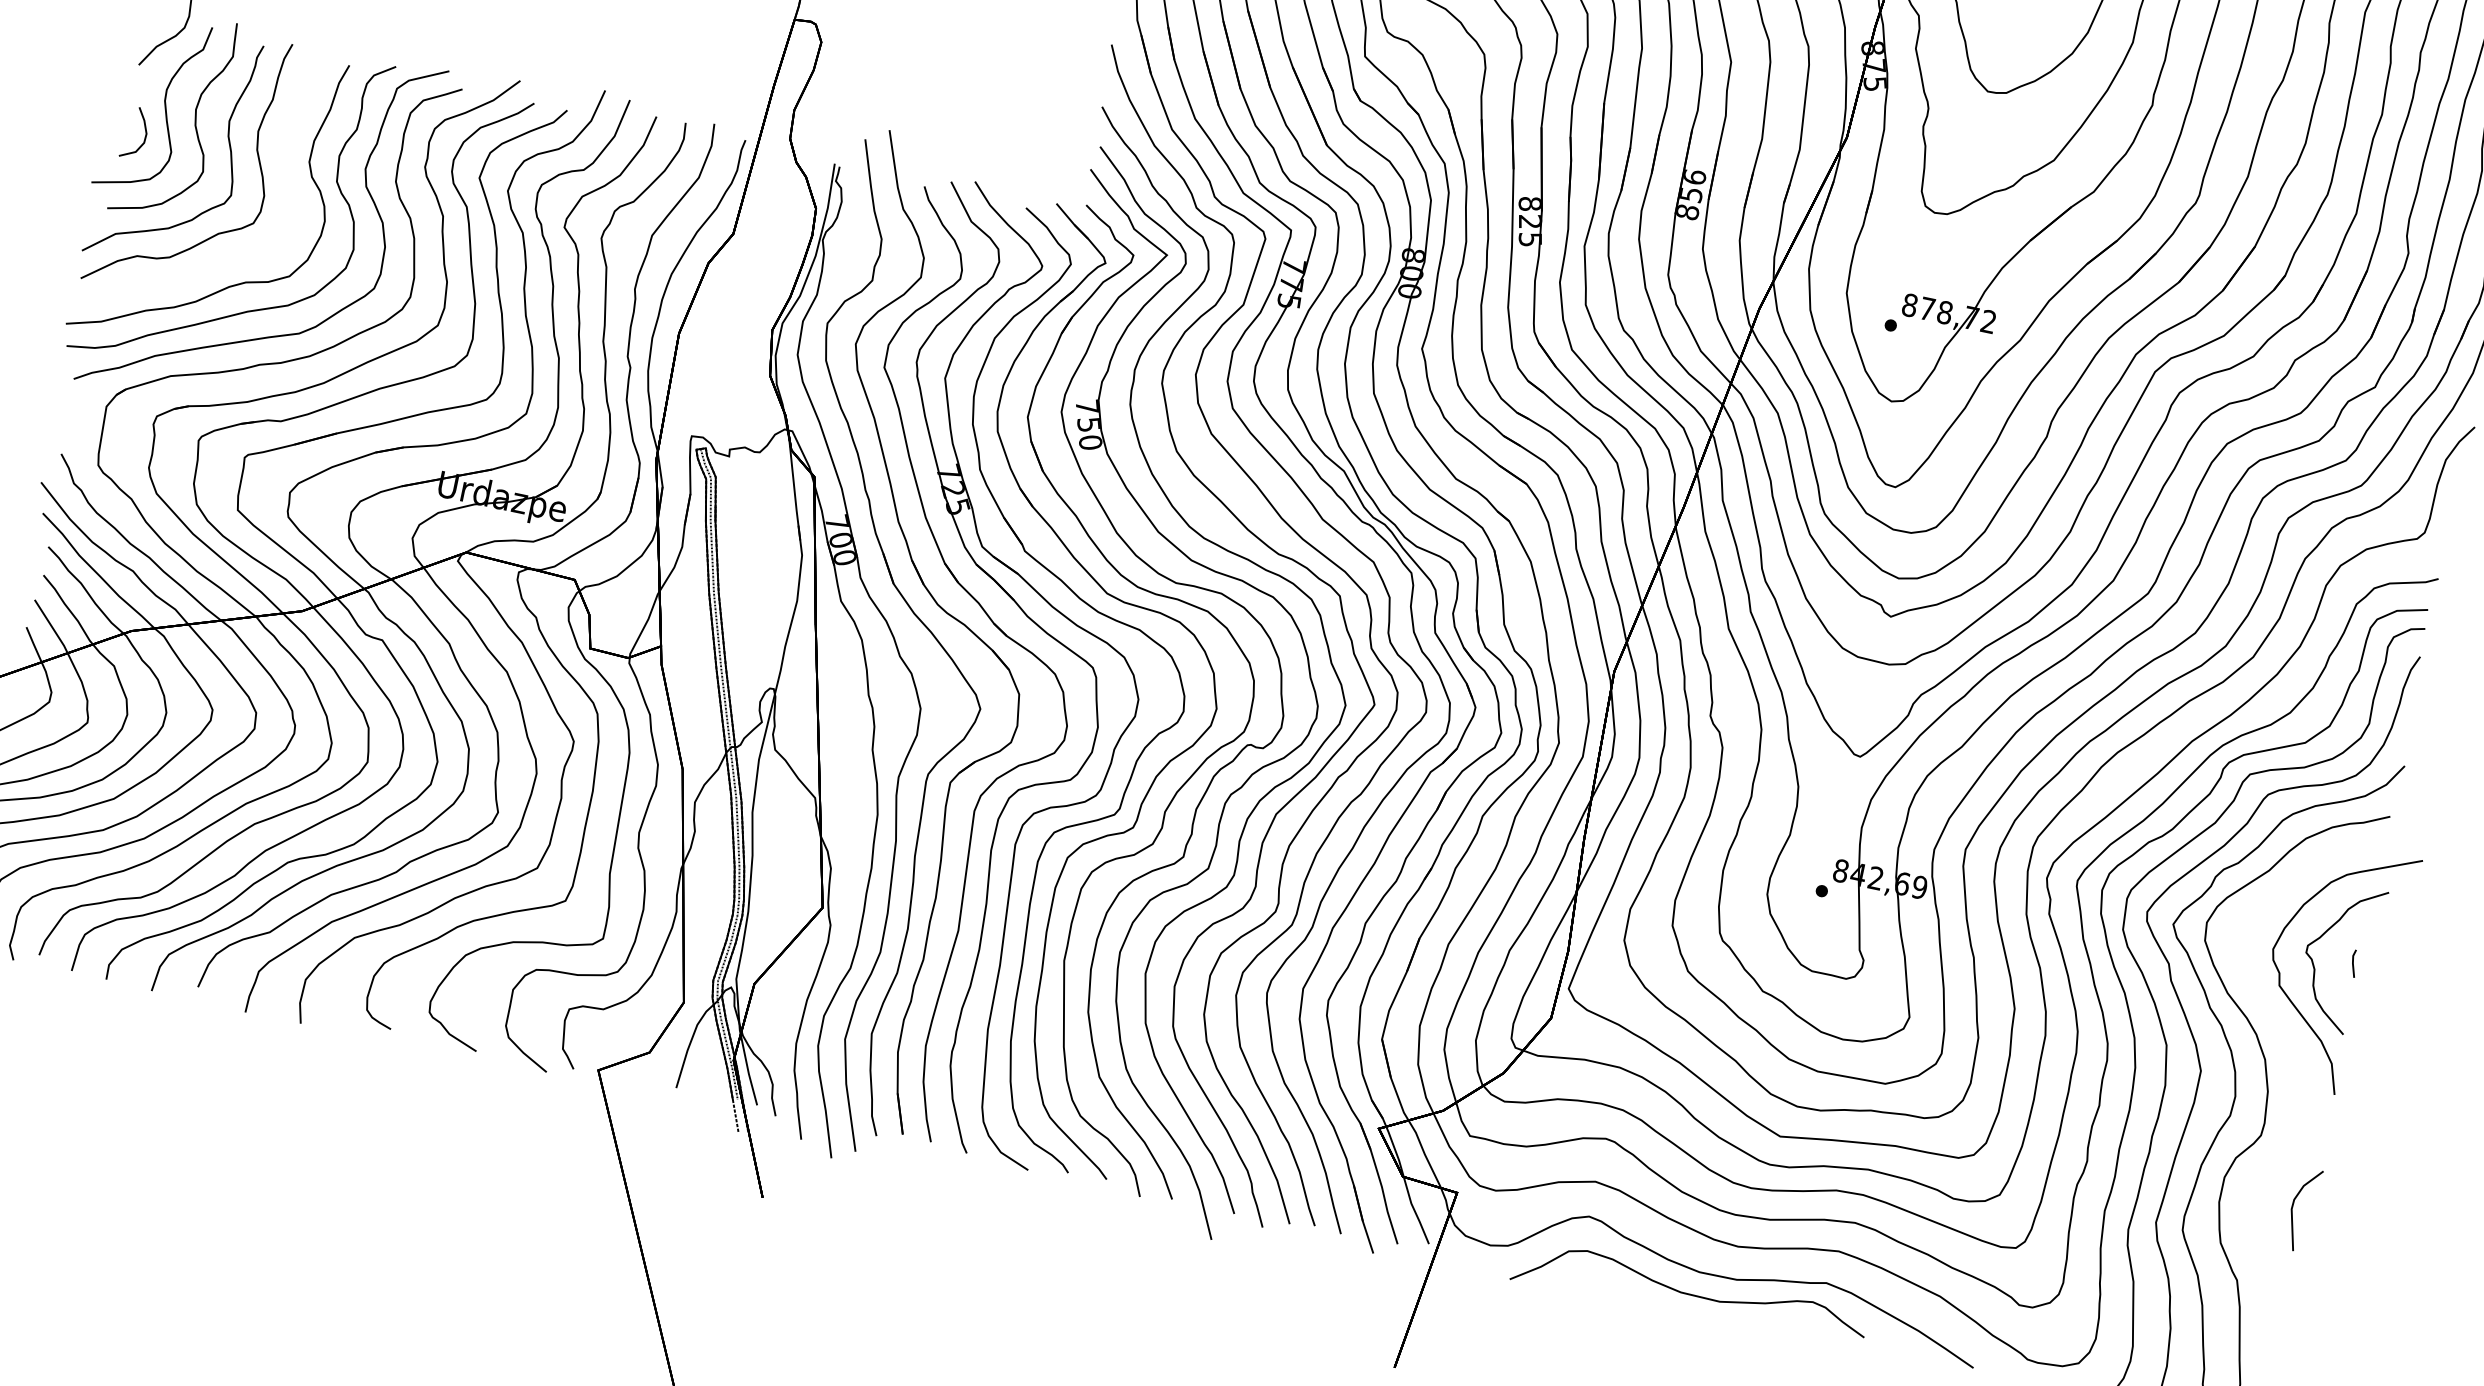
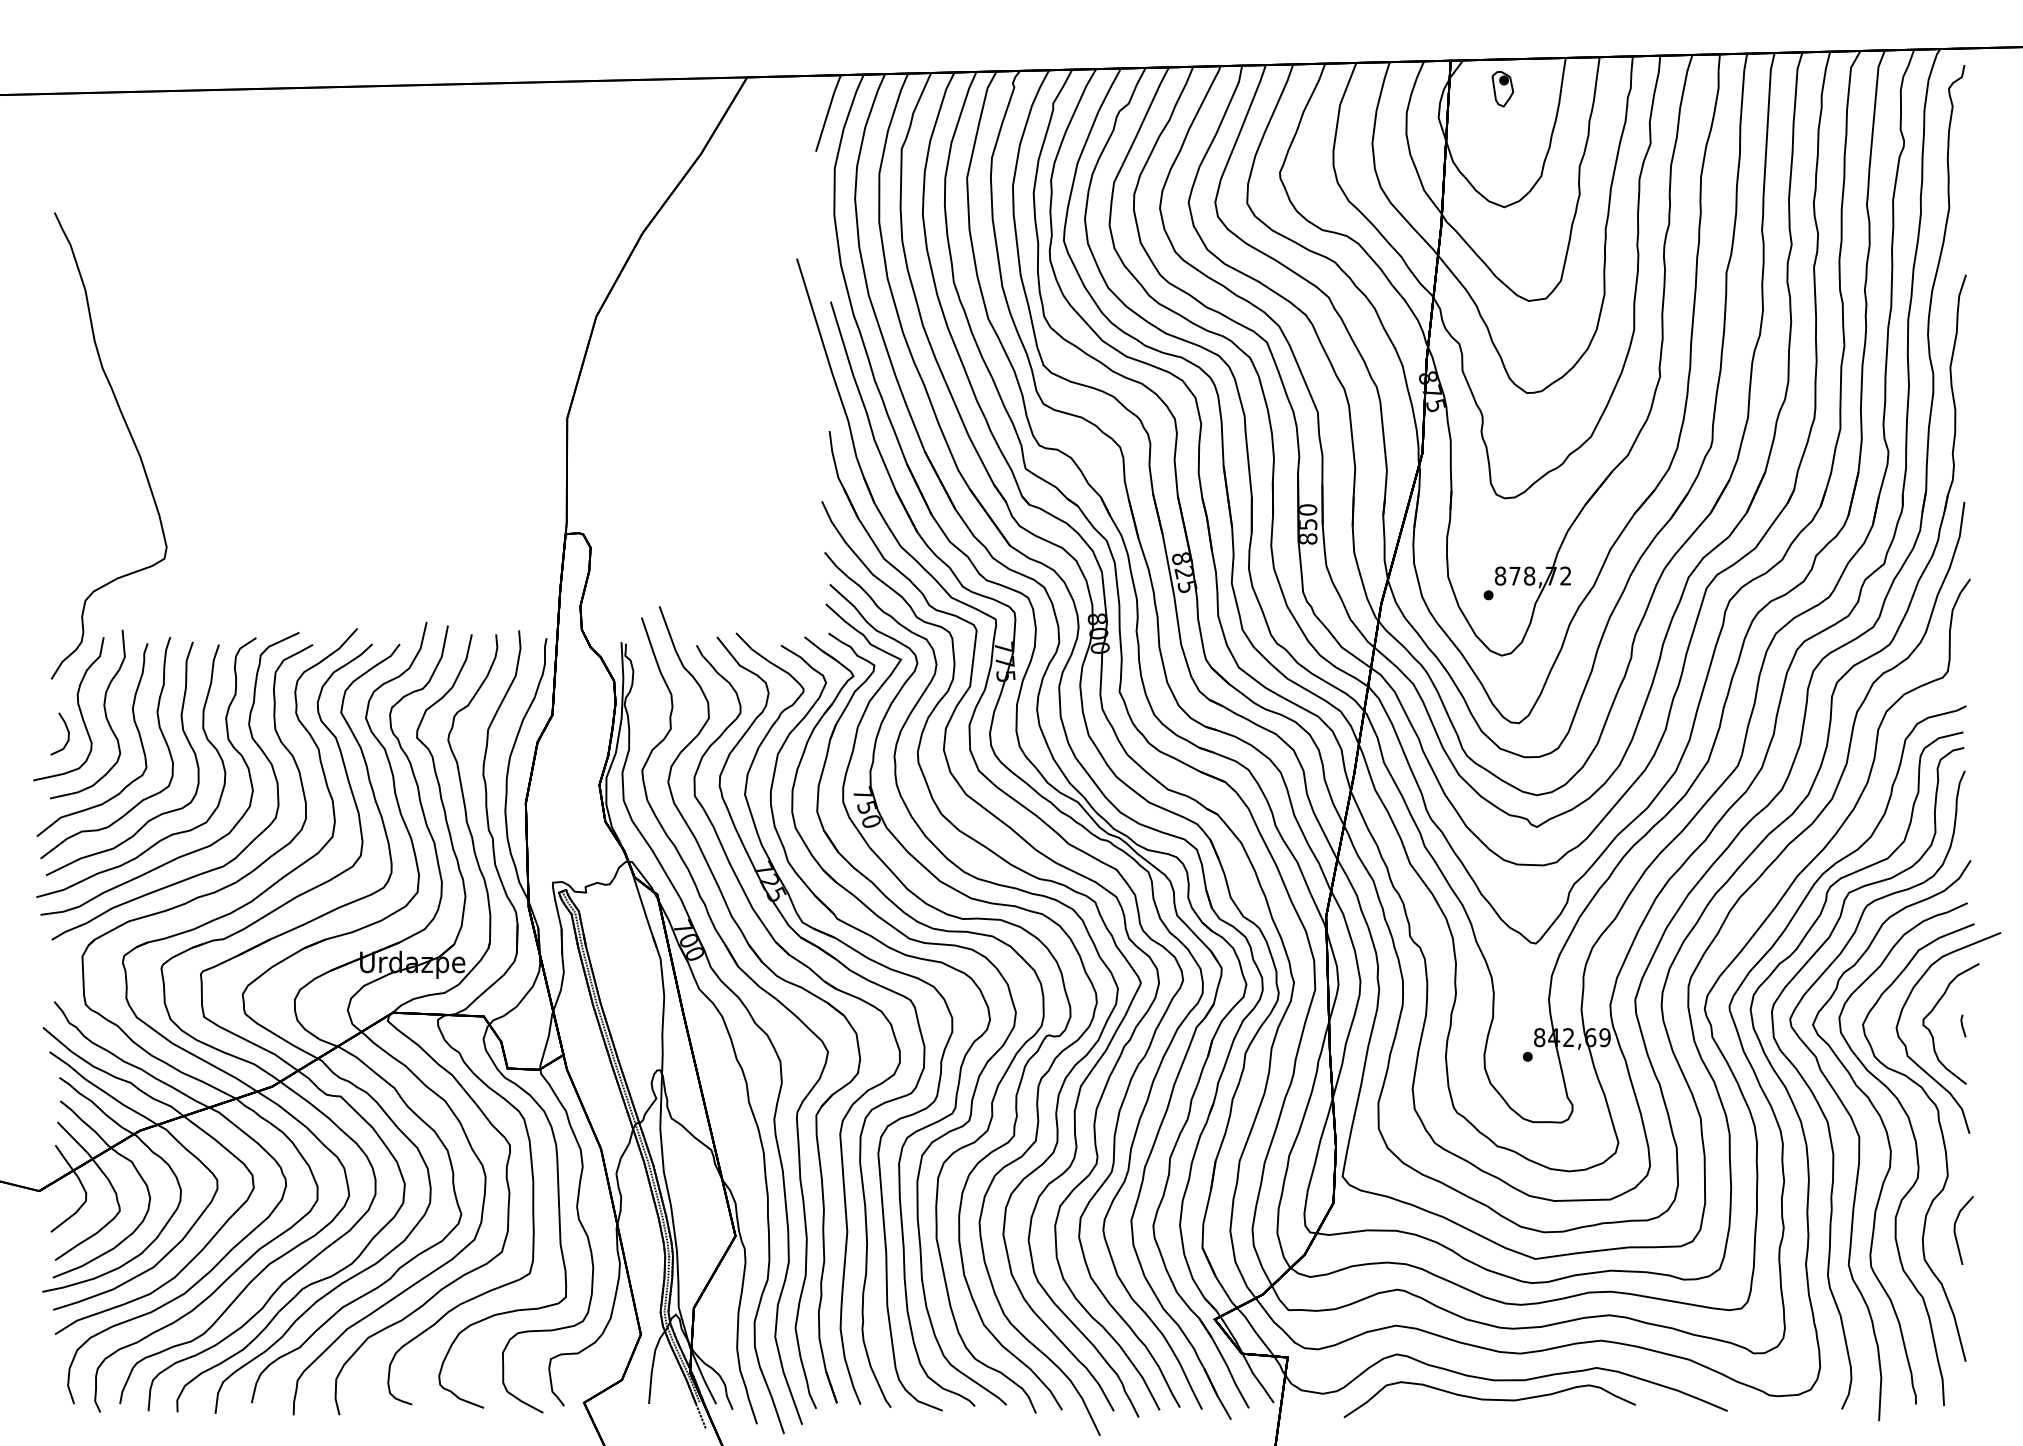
part: (283, 160) -> (182, 731), added
text: (1694, 176) -> (1307, 509), 856 -> 850
part: (2300, 1089) -> (1941, 1135), added

